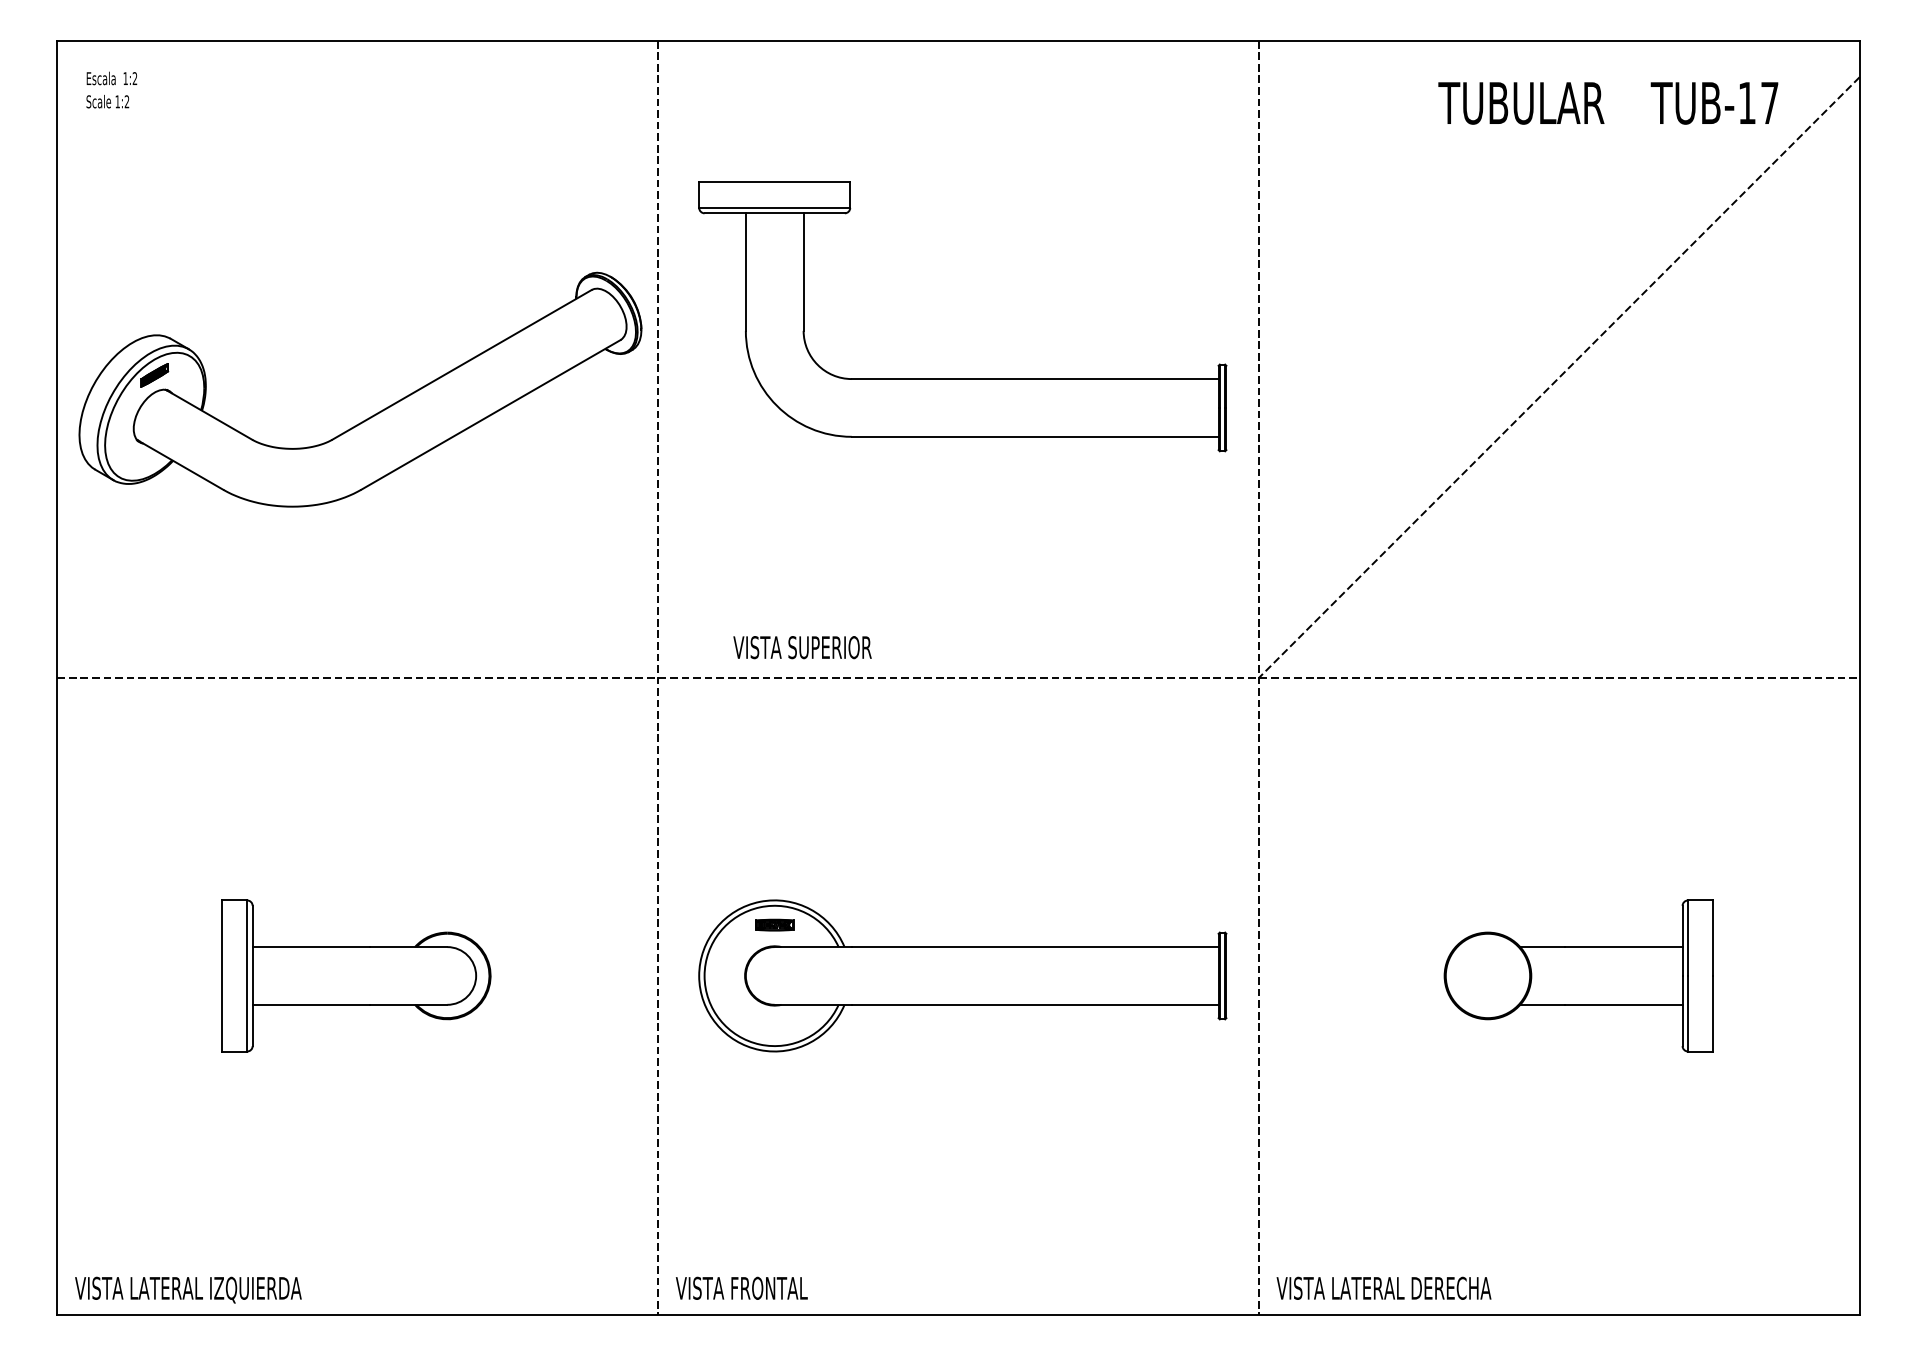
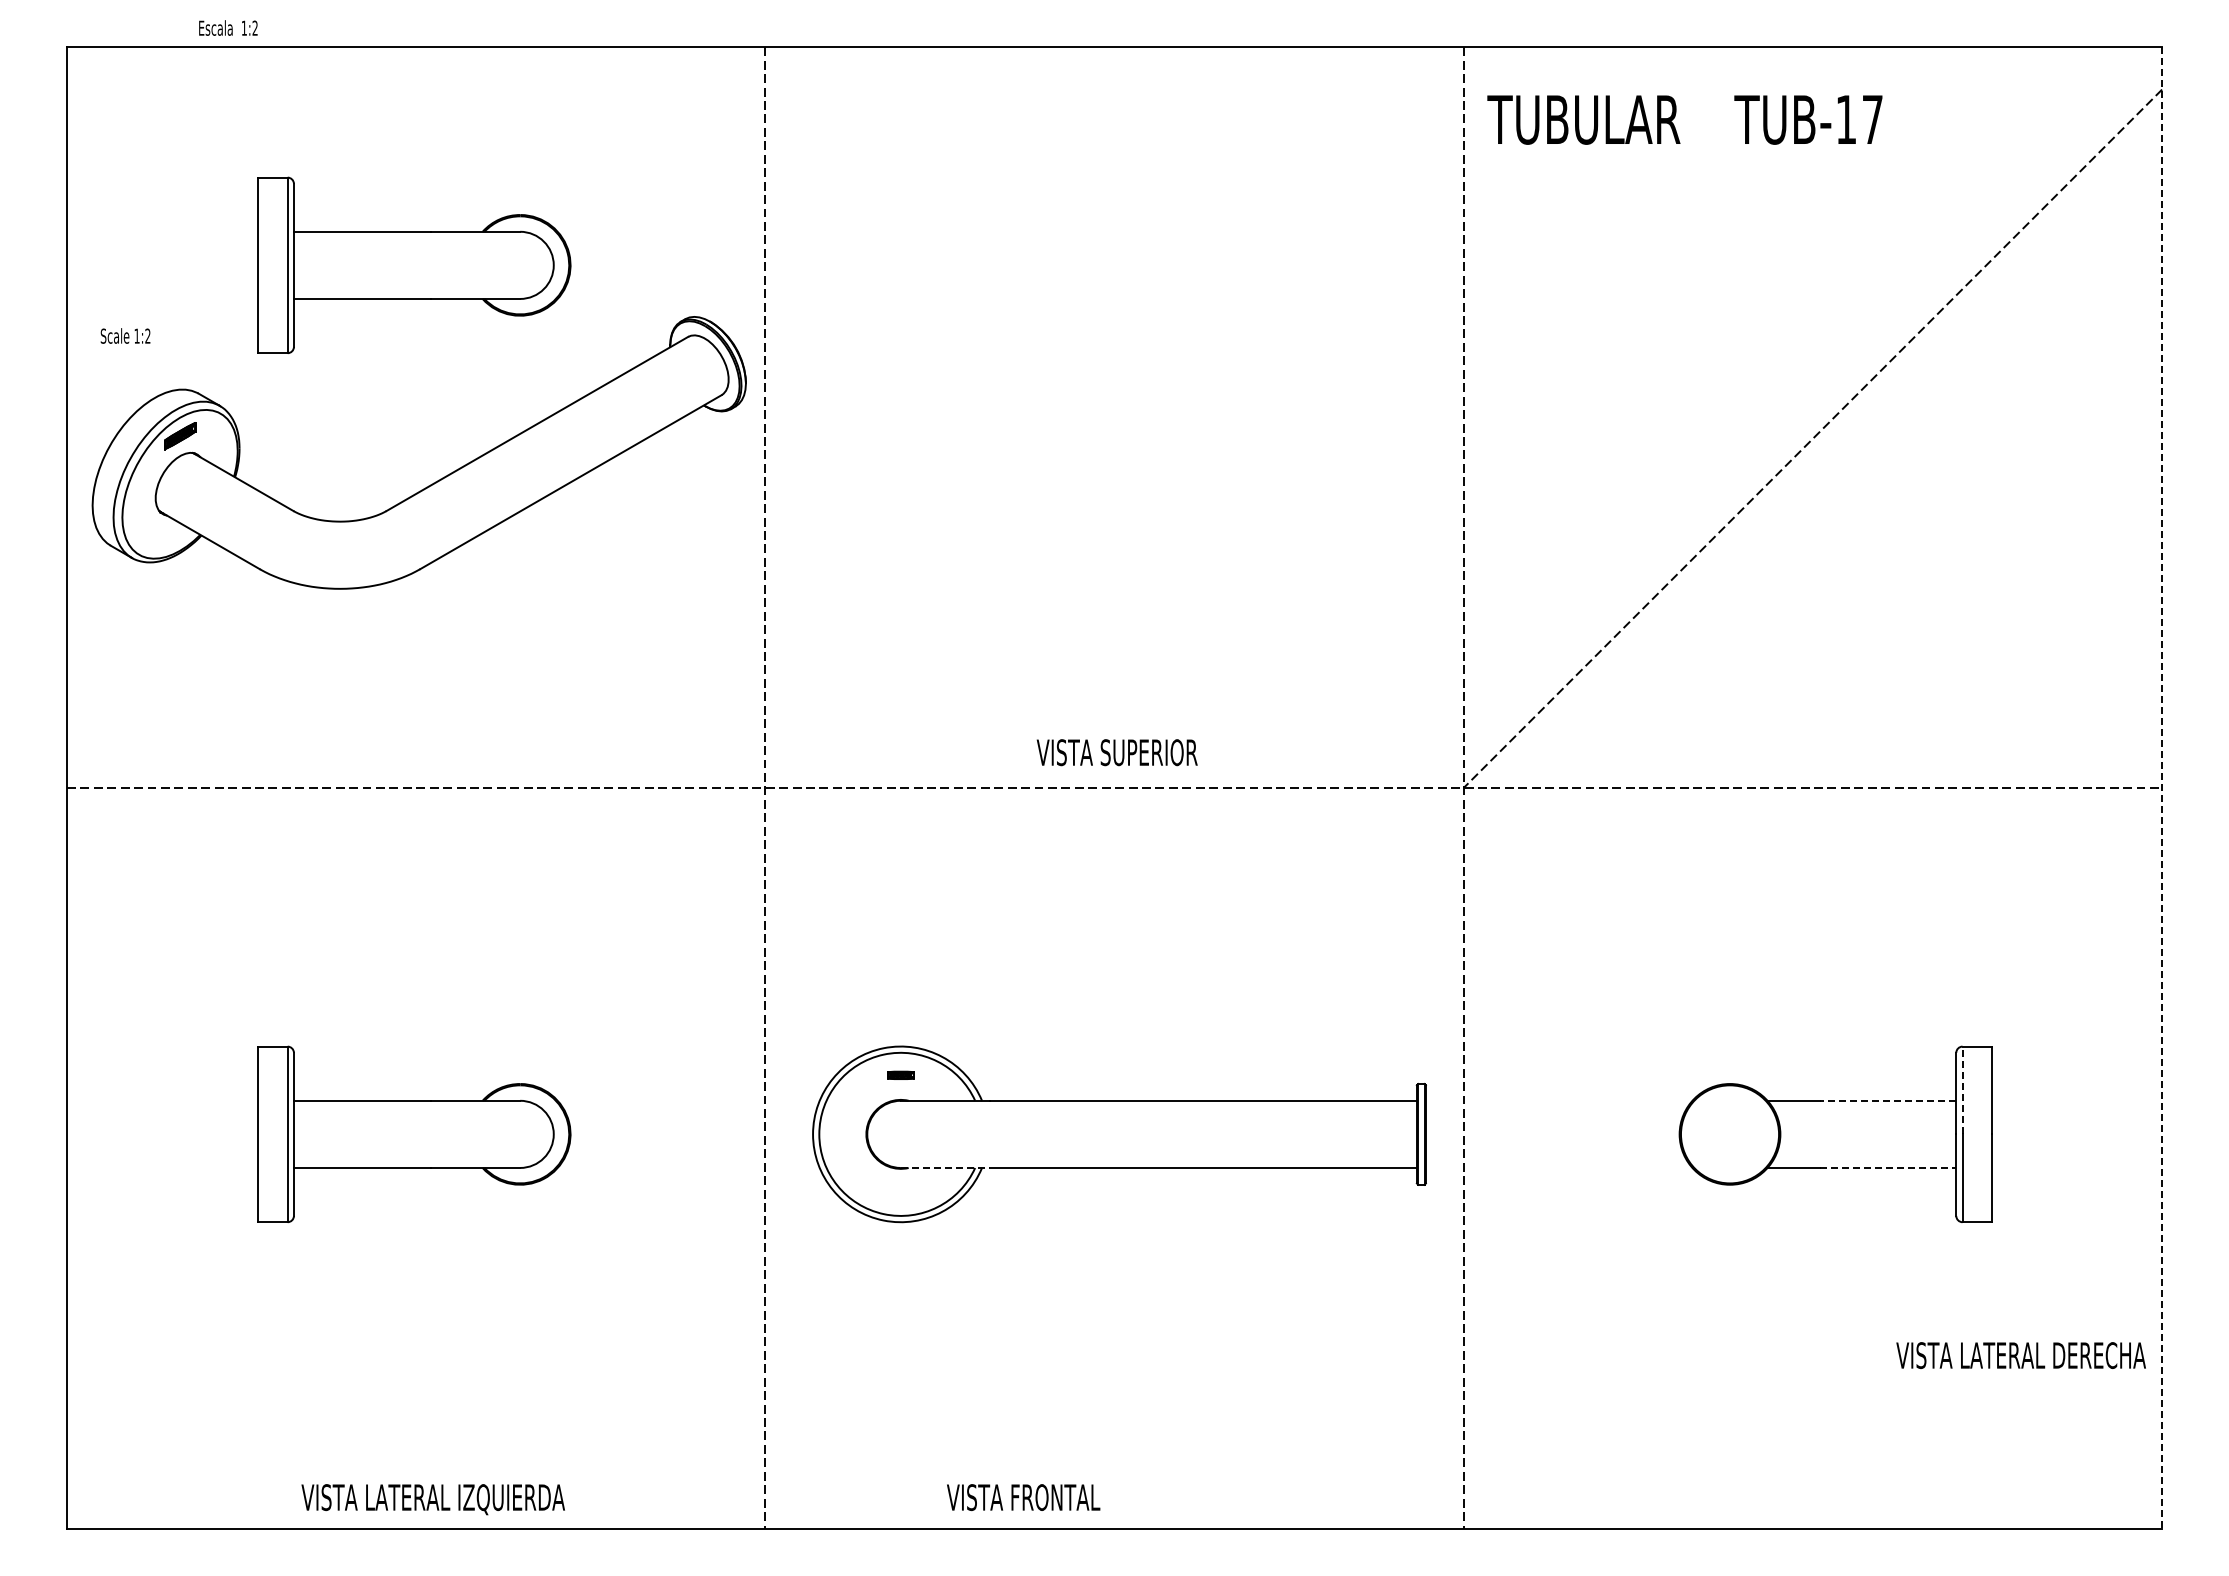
text: (112, 78) -> (228, 27), moved
text: (107, 101) -> (125, 335), moved
text: (1607, 102) -> (1684, 119), moved
part: (356, 227) -> (414, 264), added
part: (962, 378) -> (1119, 439), removed
text: (801, 647) -> (1116, 752), moved
line: (1859, 678) -> (2162, 788), solid -> dashed
part: (774, 925) -> (900, 1075), size x0.6
line: (1687, 938) -> (1962, 1090), solid -> dashed
line: (1623, 946) -> (1887, 1100), solid -> dashed
line: (813, 1004) -> (945, 1167), solid -> dashed
line: (1624, 1004) -> (1888, 1167), solid -> dashed
text: (741, 1288) -> (1023, 1497), moved
text: (1383, 1288) -> (2020, 1355), moved
text: (187, 1290) -> (432, 1499), moved

